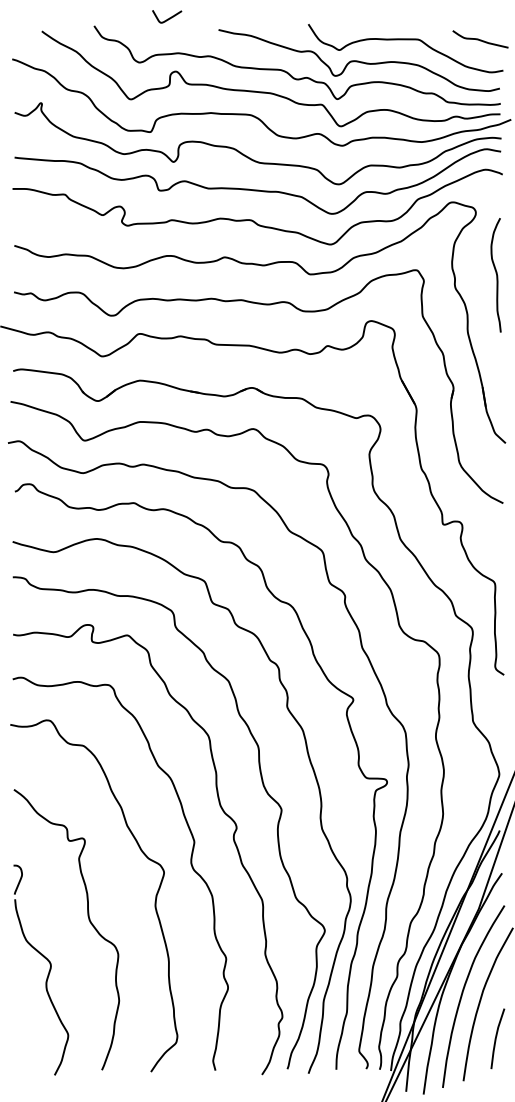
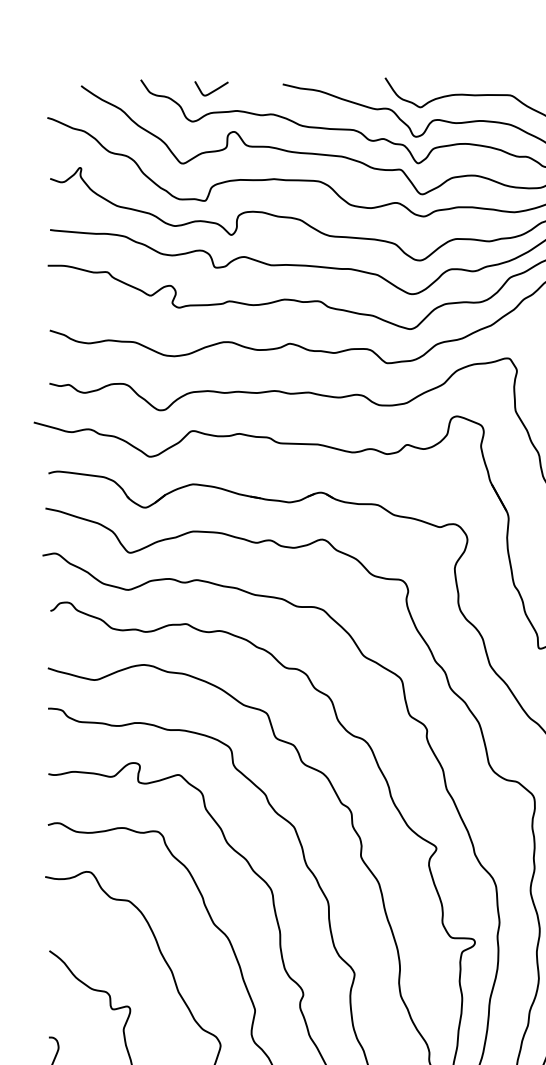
curve: (167, 18) -> (211, 90), moved

